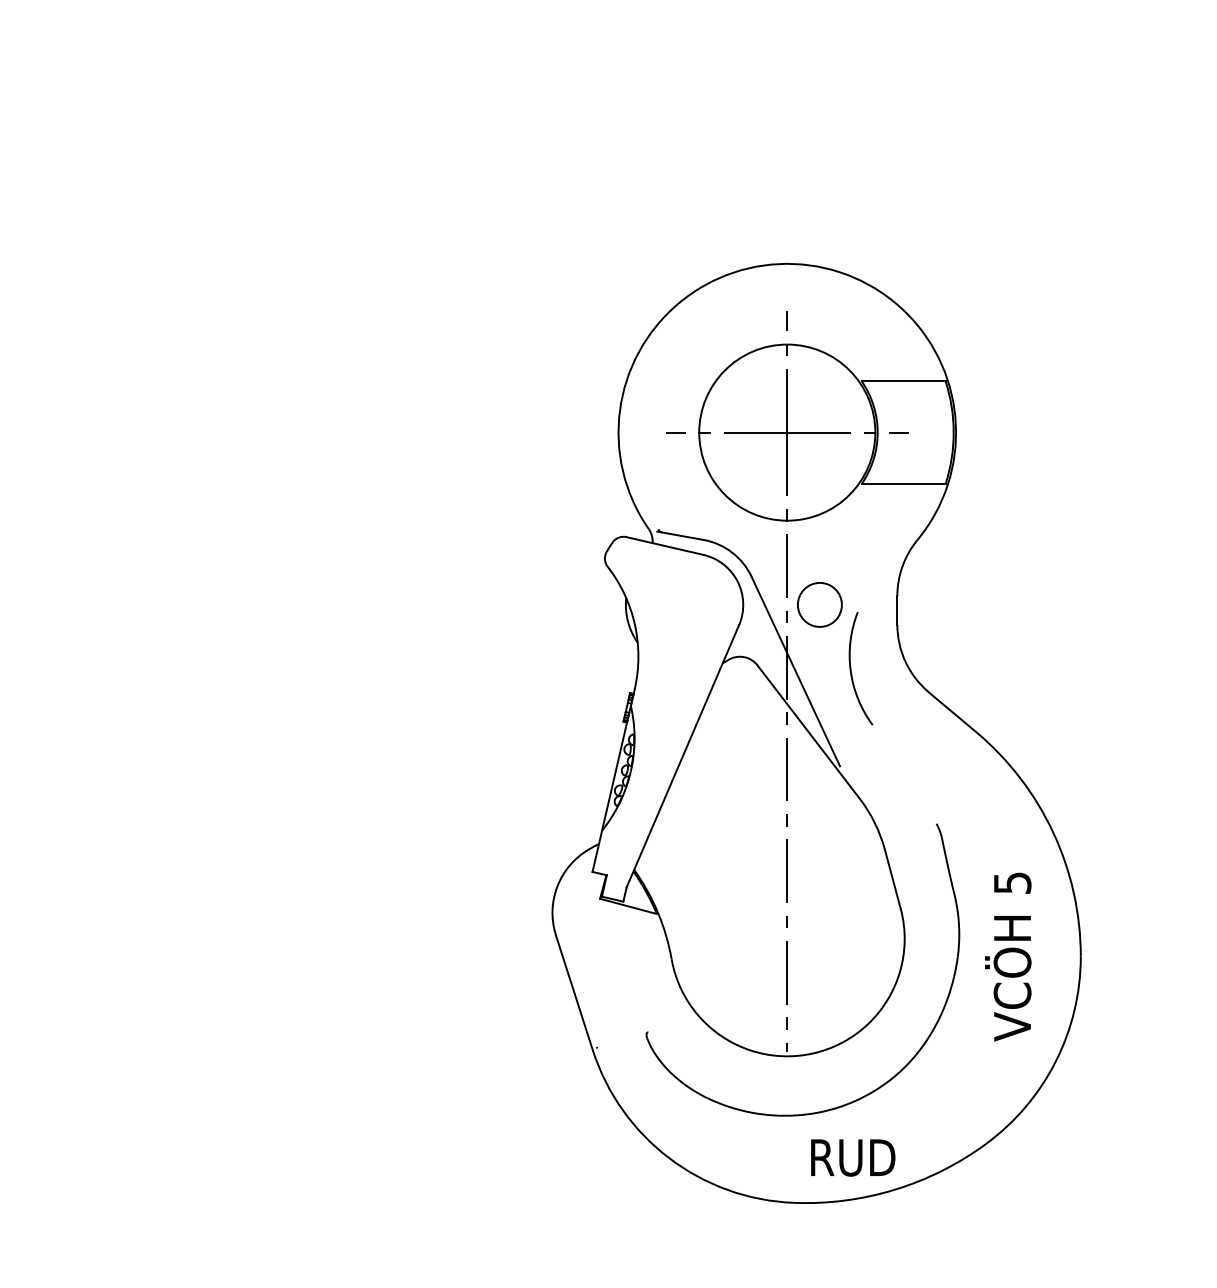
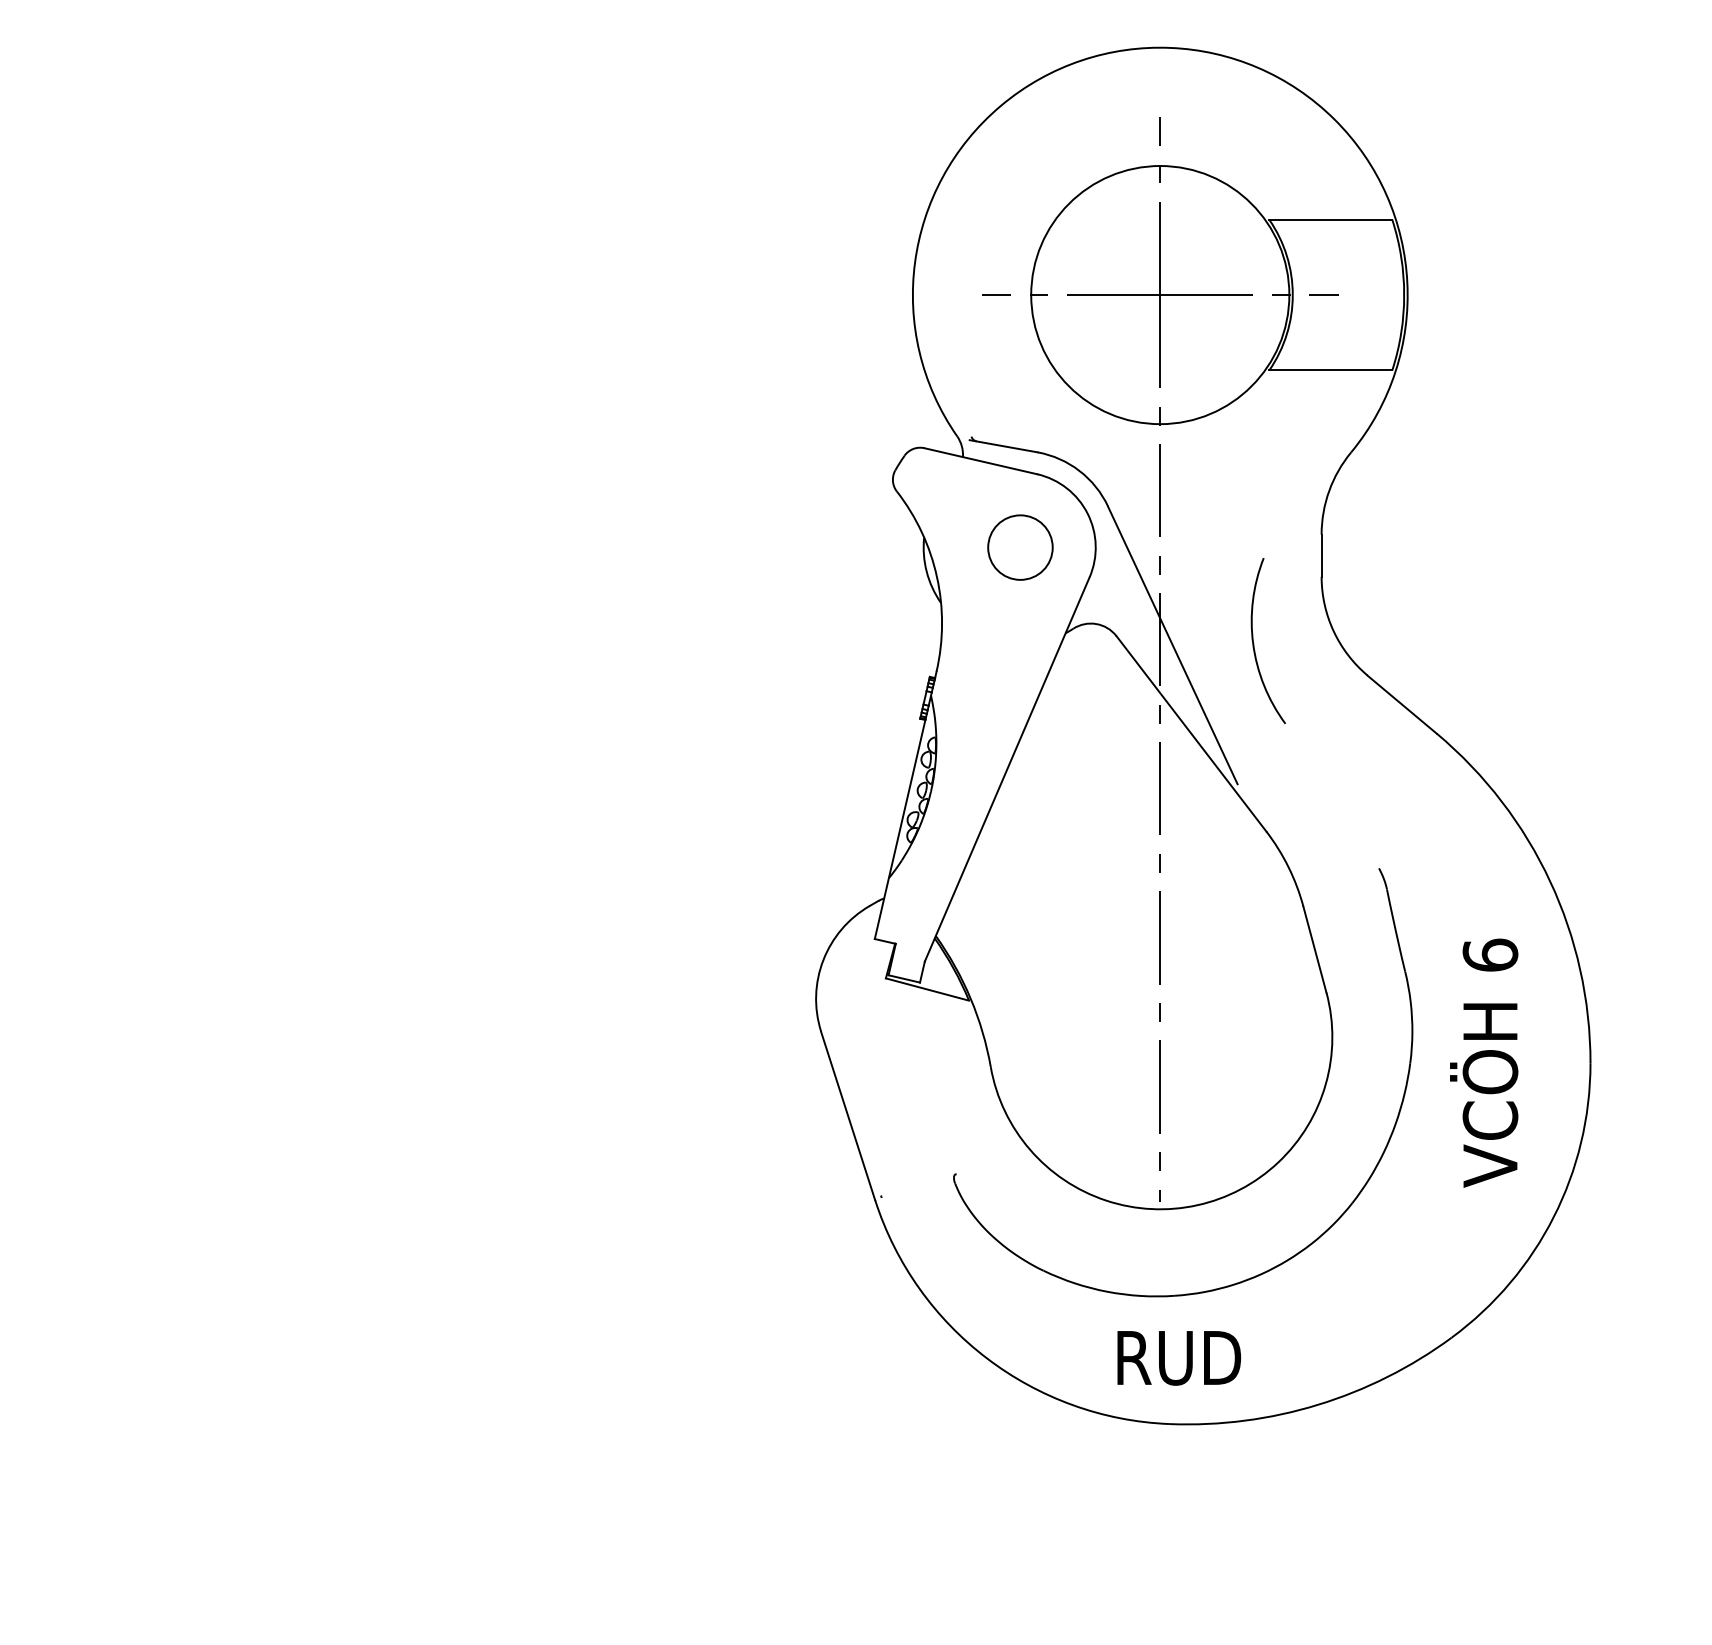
circle: (819, 604) -> (1019, 547), moved
text: (1012, 882) -> (1490, 954), 5 -> 6
text: (853, 1157) -> (1179, 1357), moved

